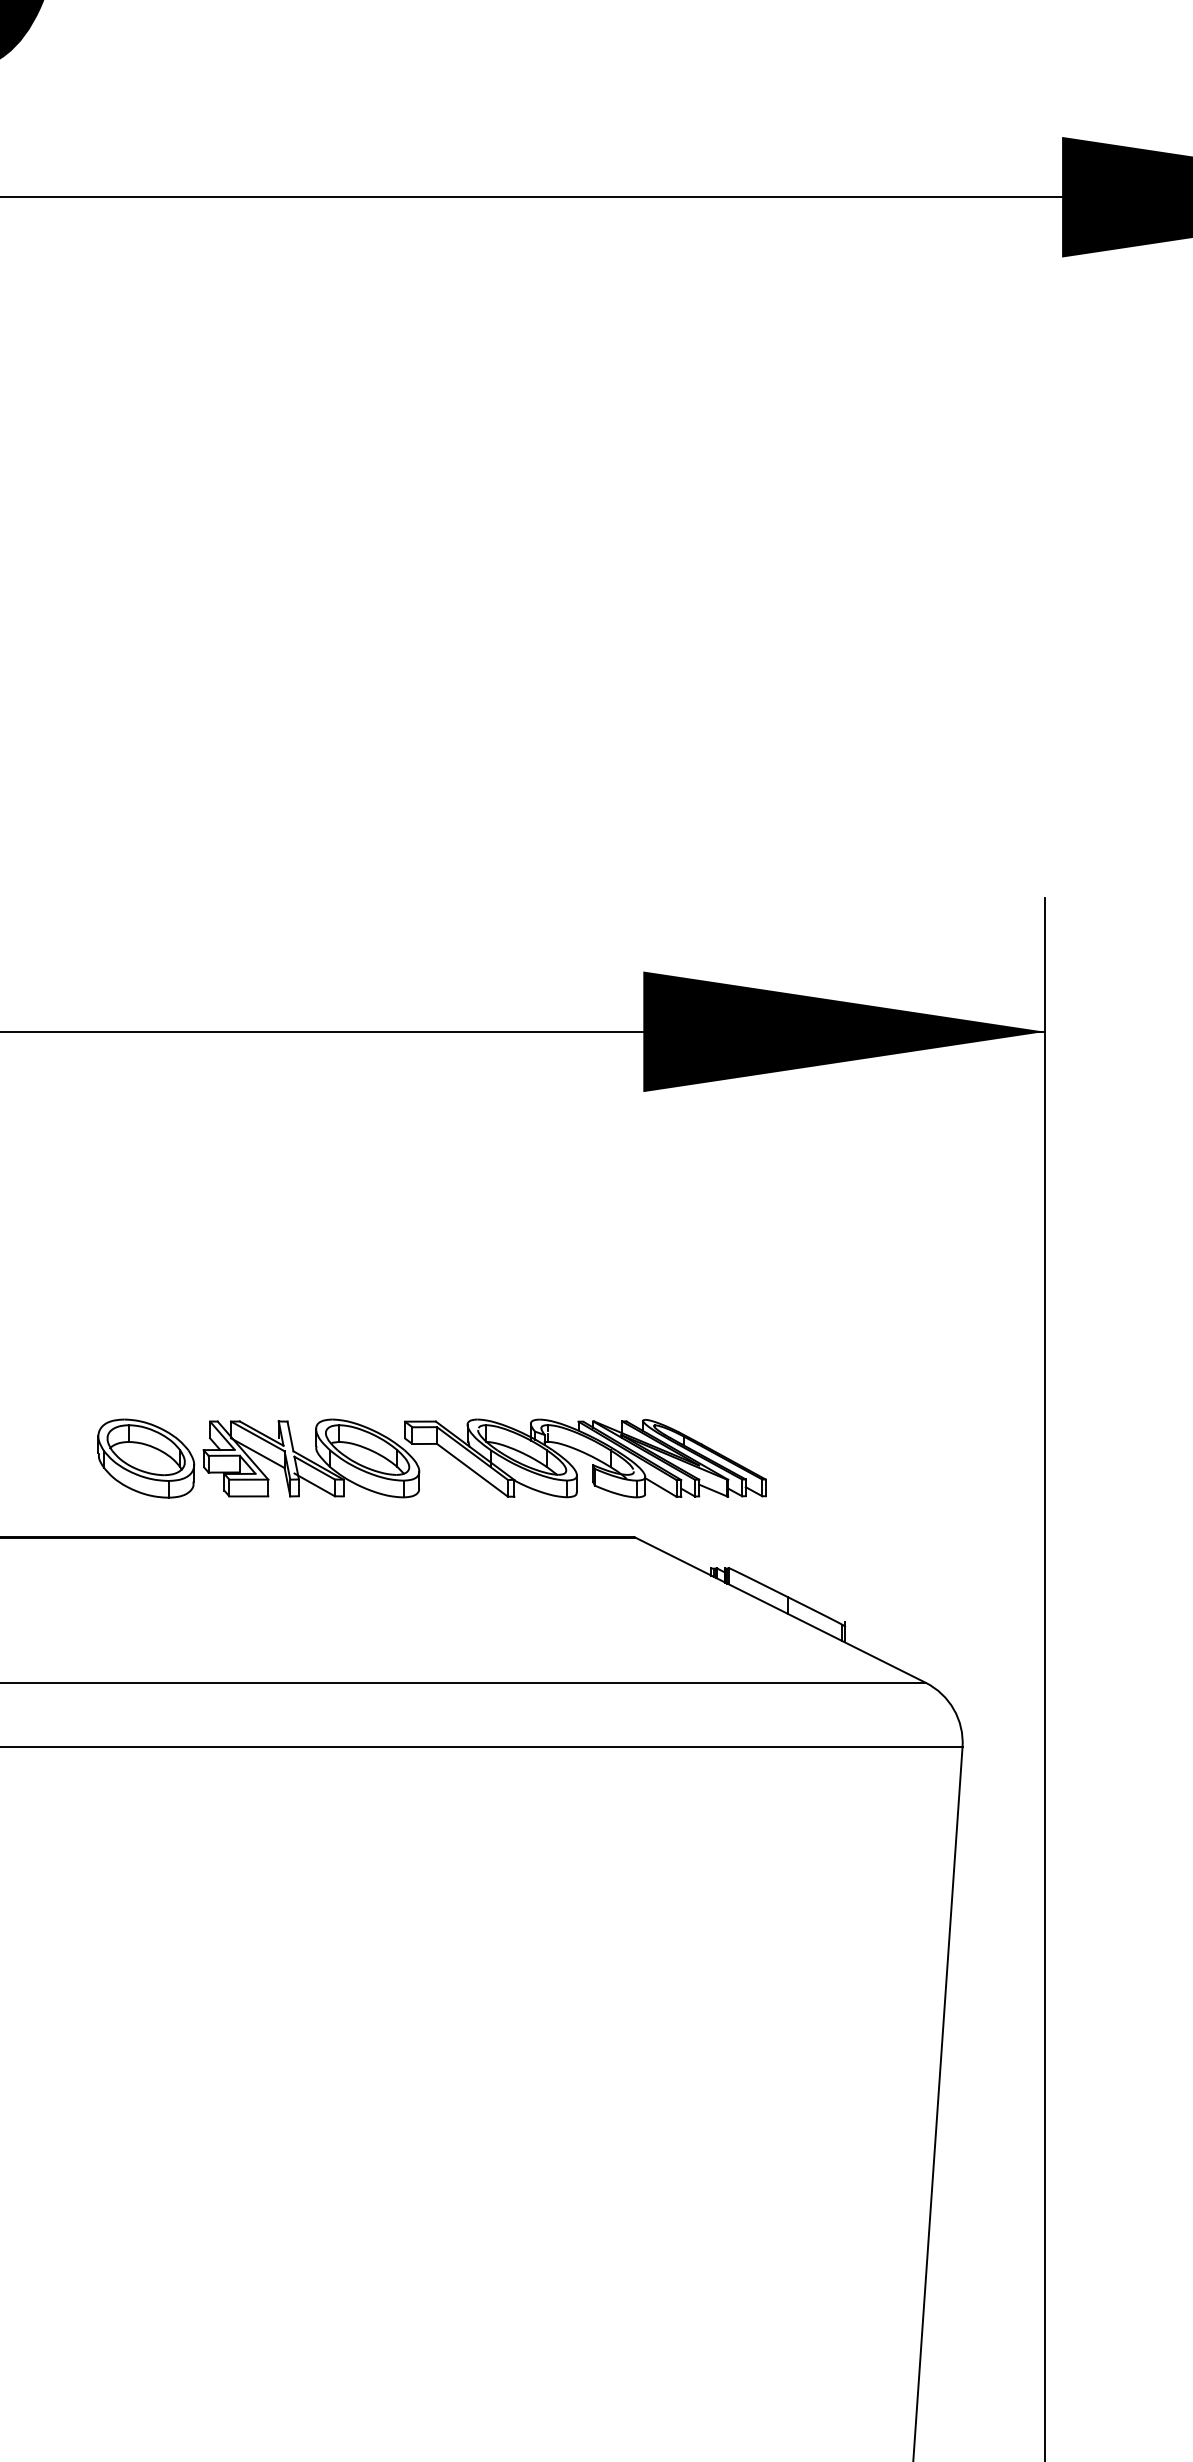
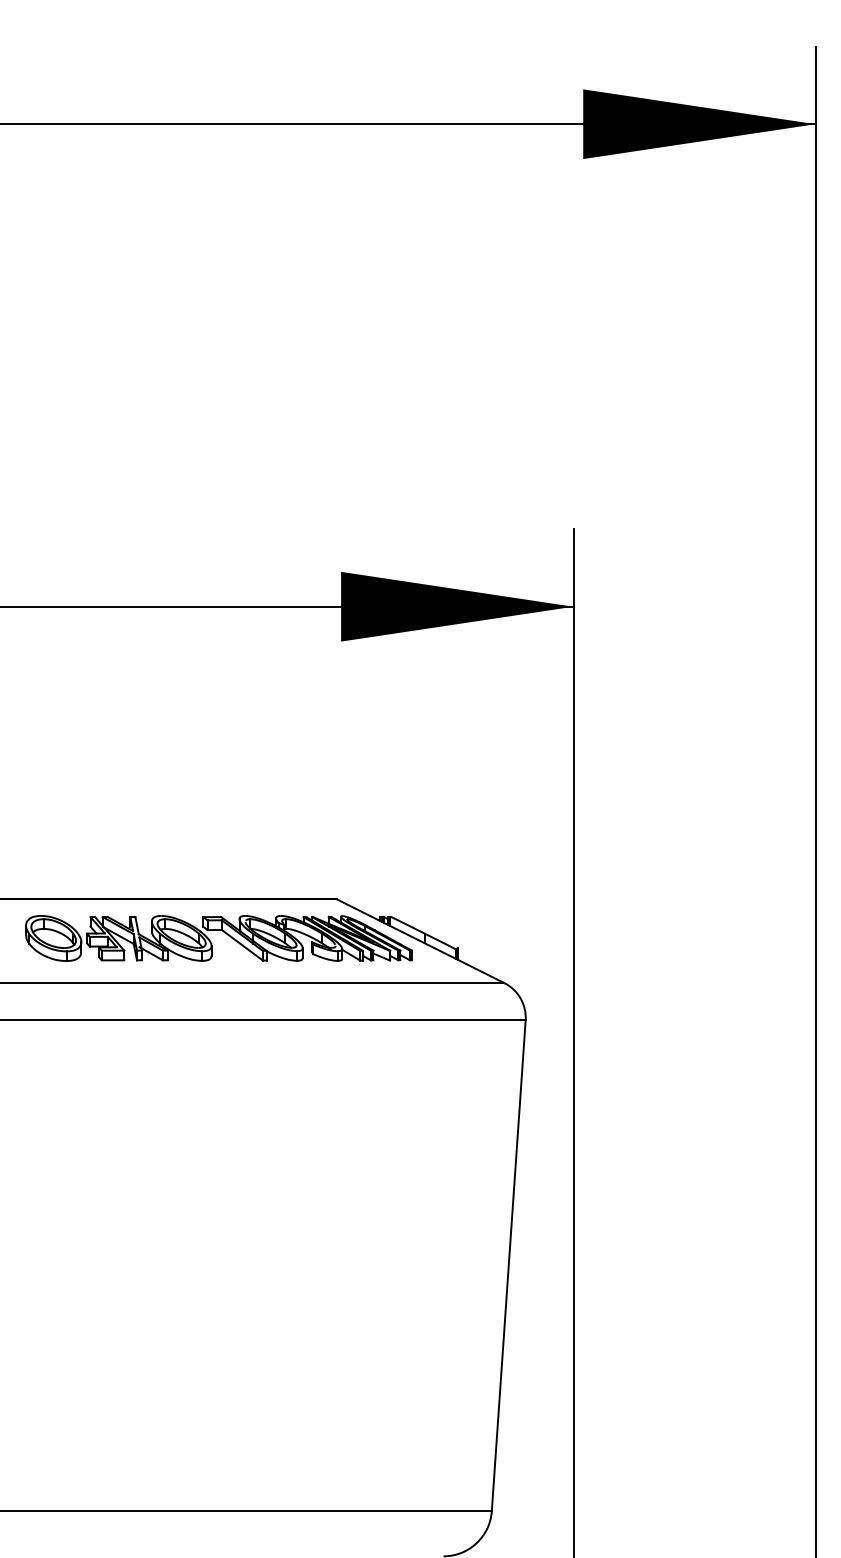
part: (419, 1463) -> (211, 941), moved

